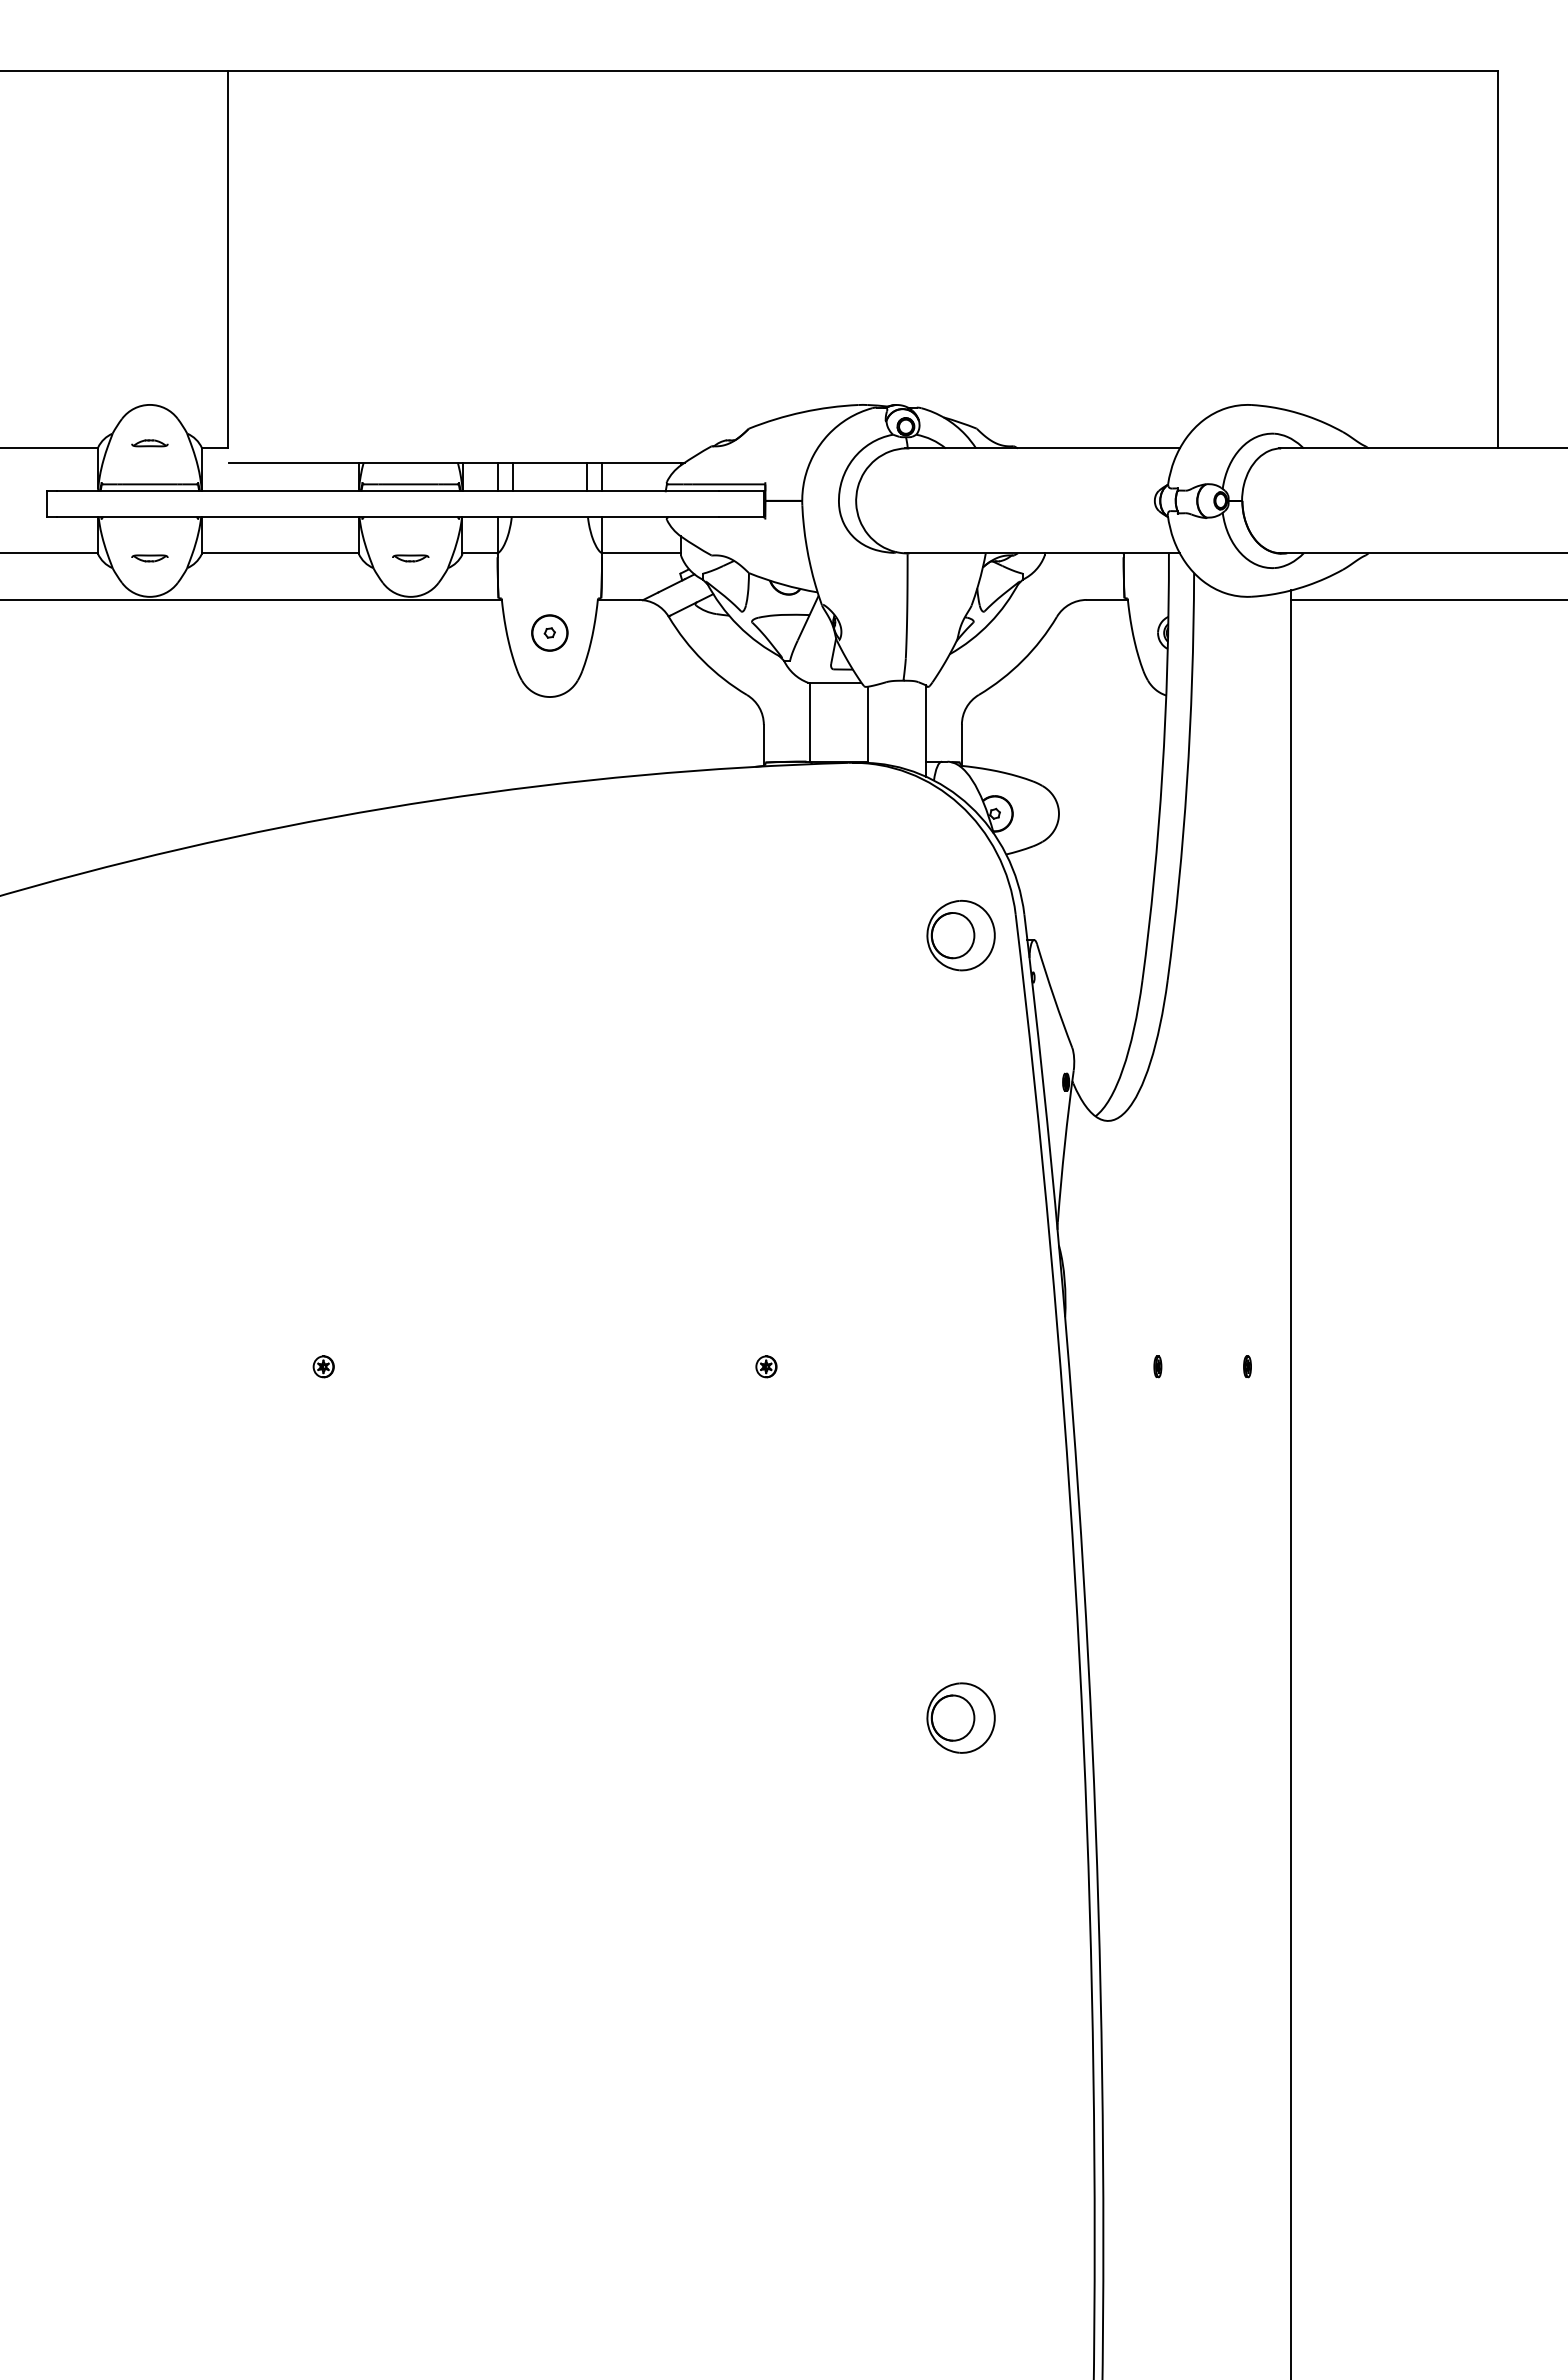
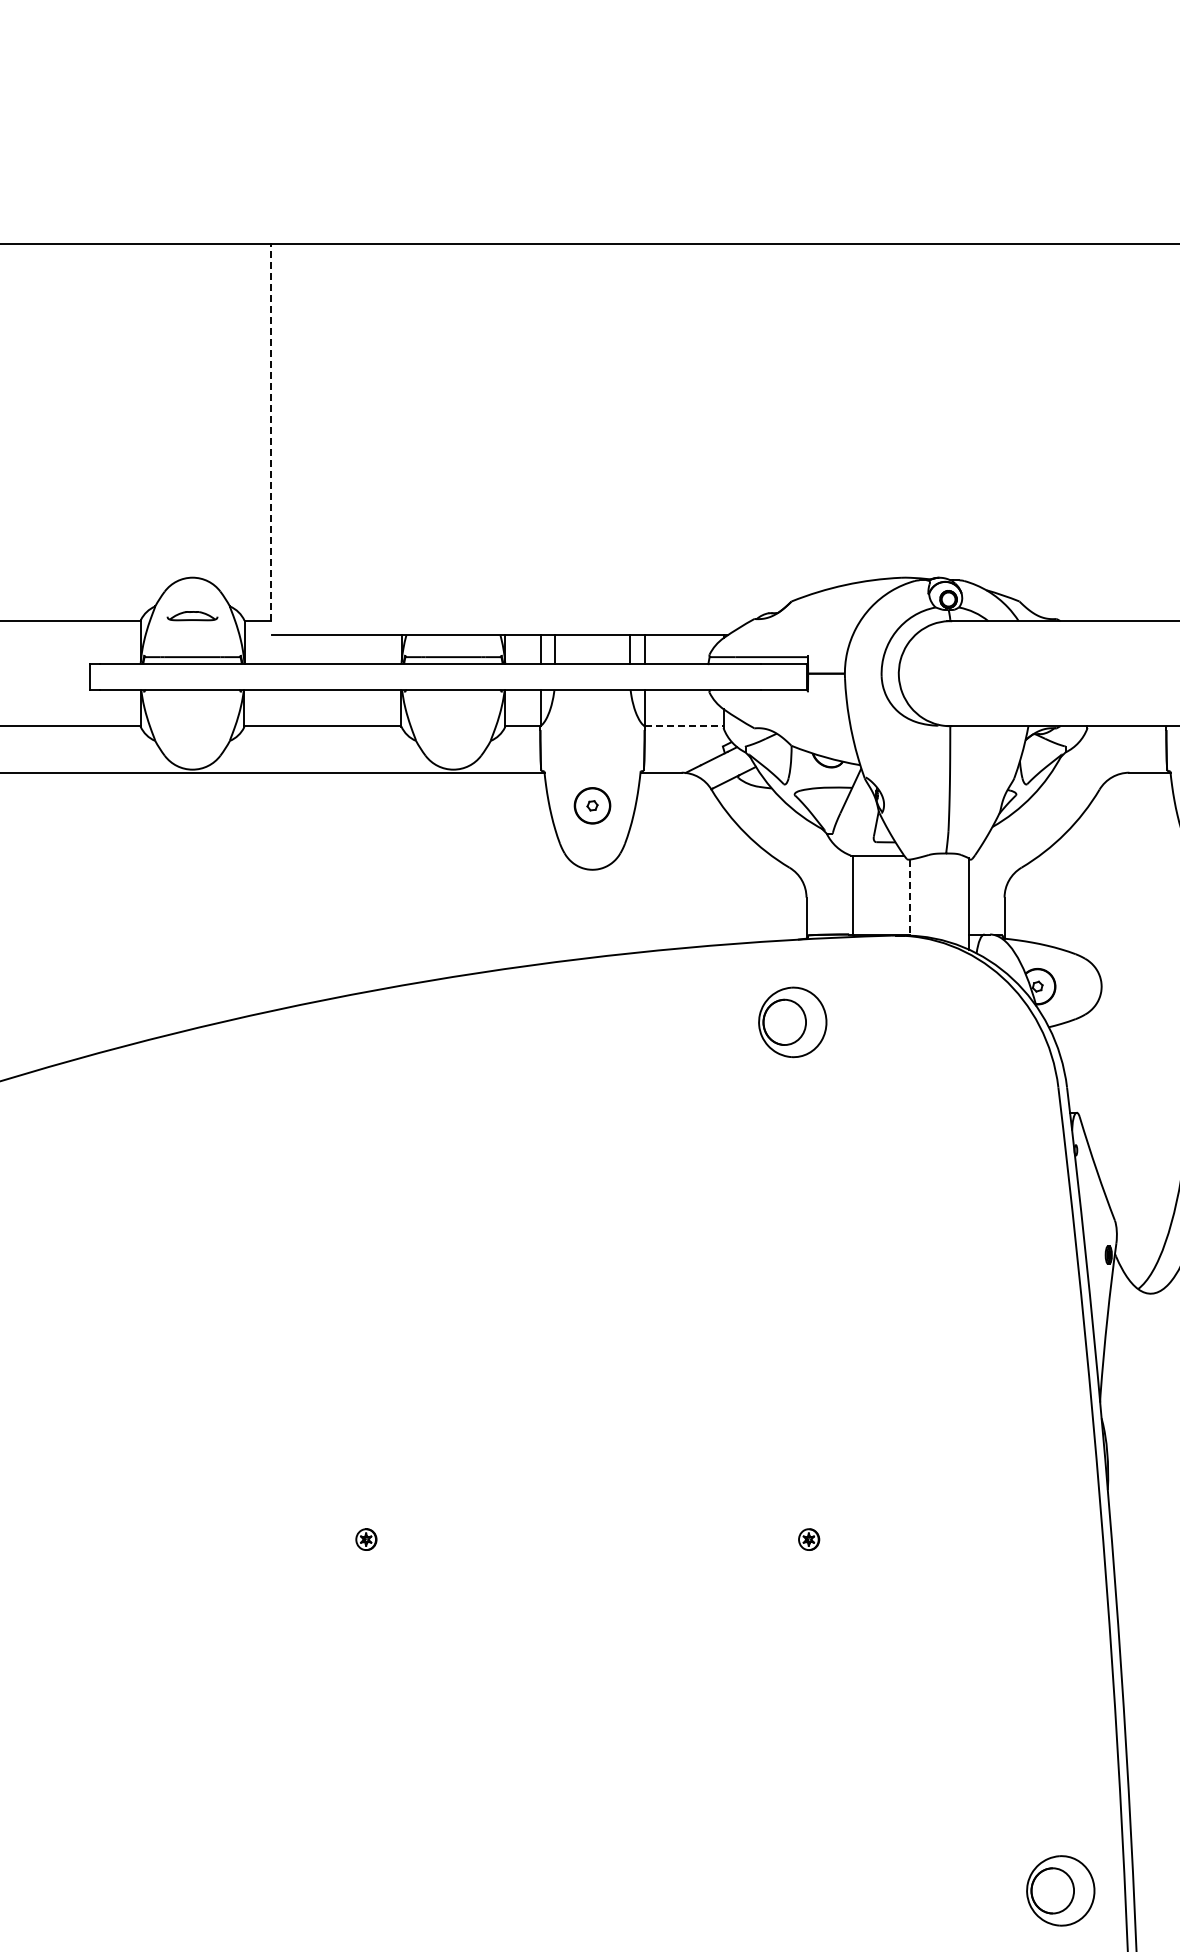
line: (228, 259) -> (271, 432), solid -> dashed
part: (149, 443) -> (192, 616), size x1.4
line: (641, 553) -> (684, 726), solid -> dashed
part: (149, 558) -> (192, 731), removed
part: (410, 558) -> (453, 731), removed
line: (867, 725) -> (910, 898), solid -> dashed
part: (960, 935) -> (792, 1022), moved
part: (960, 1717) -> (1060, 1890), moved

